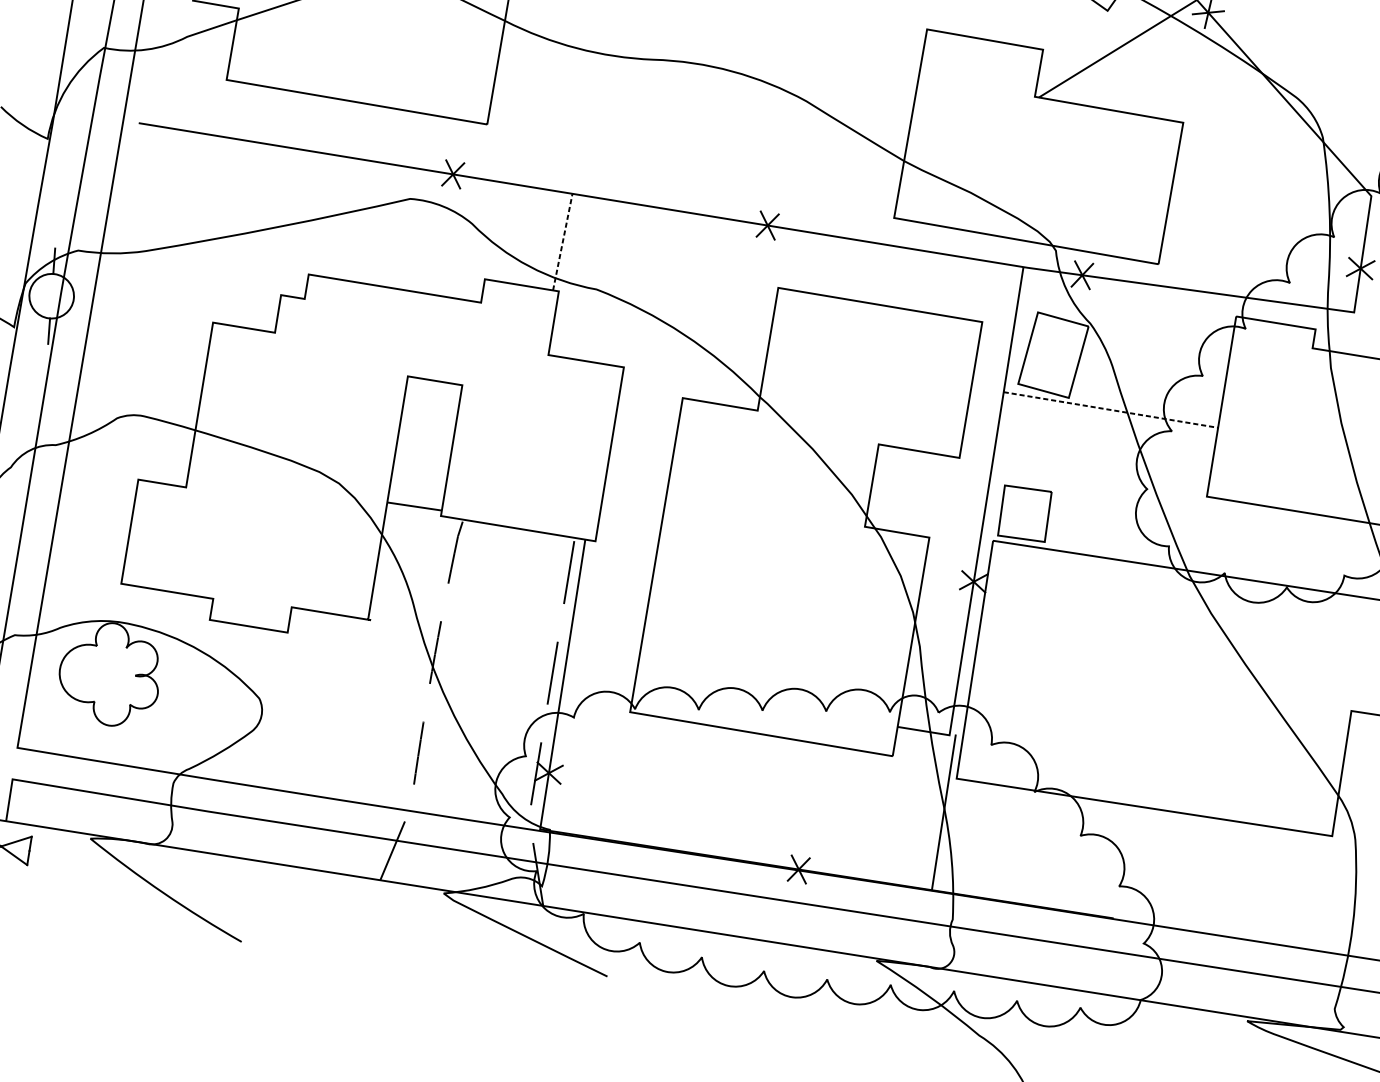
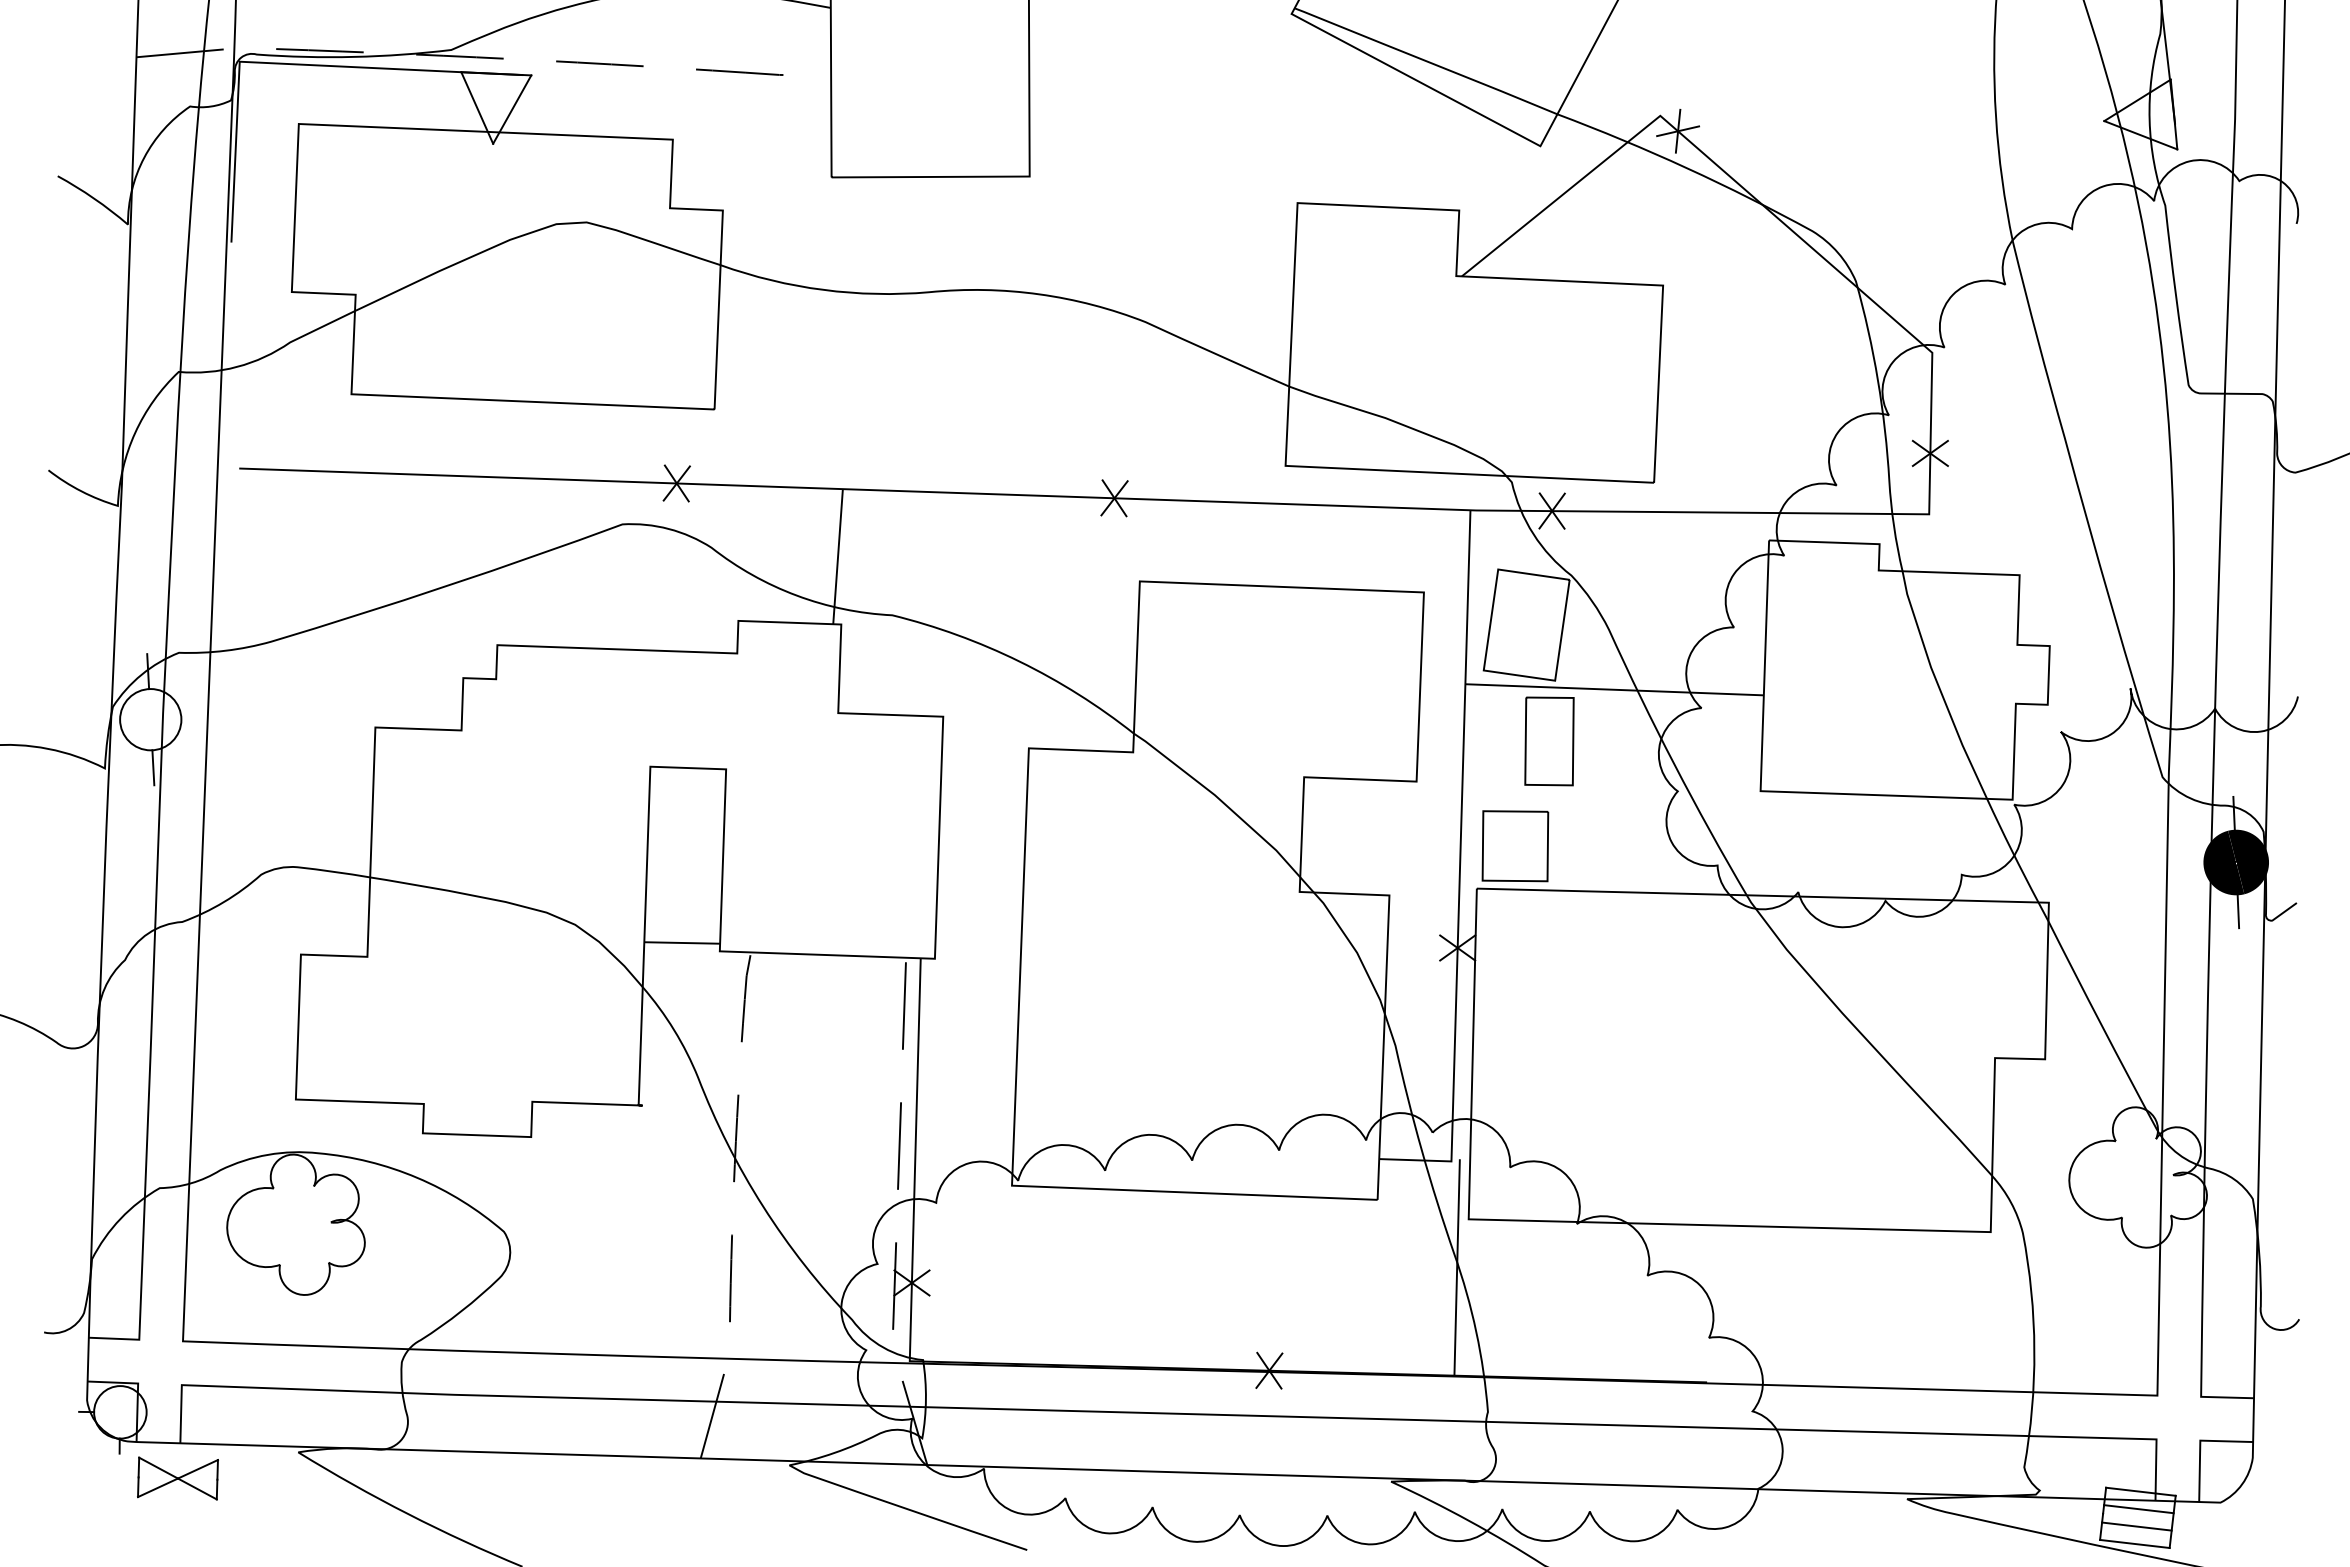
line: (563, 242) -> (838, 556), dashed -> solid
line: (1111, 409) -> (1615, 689), dashed -> solid
part: (1059, 441) -> (1549, 741), added

